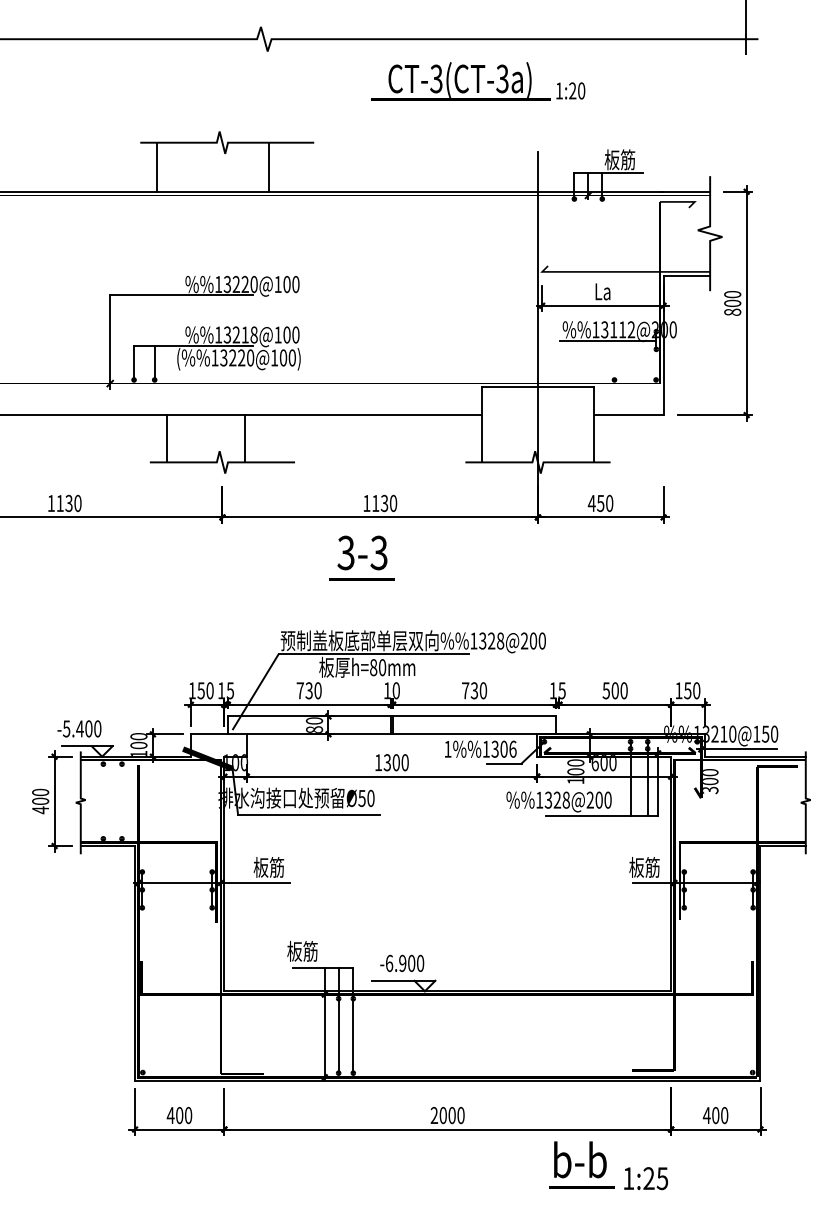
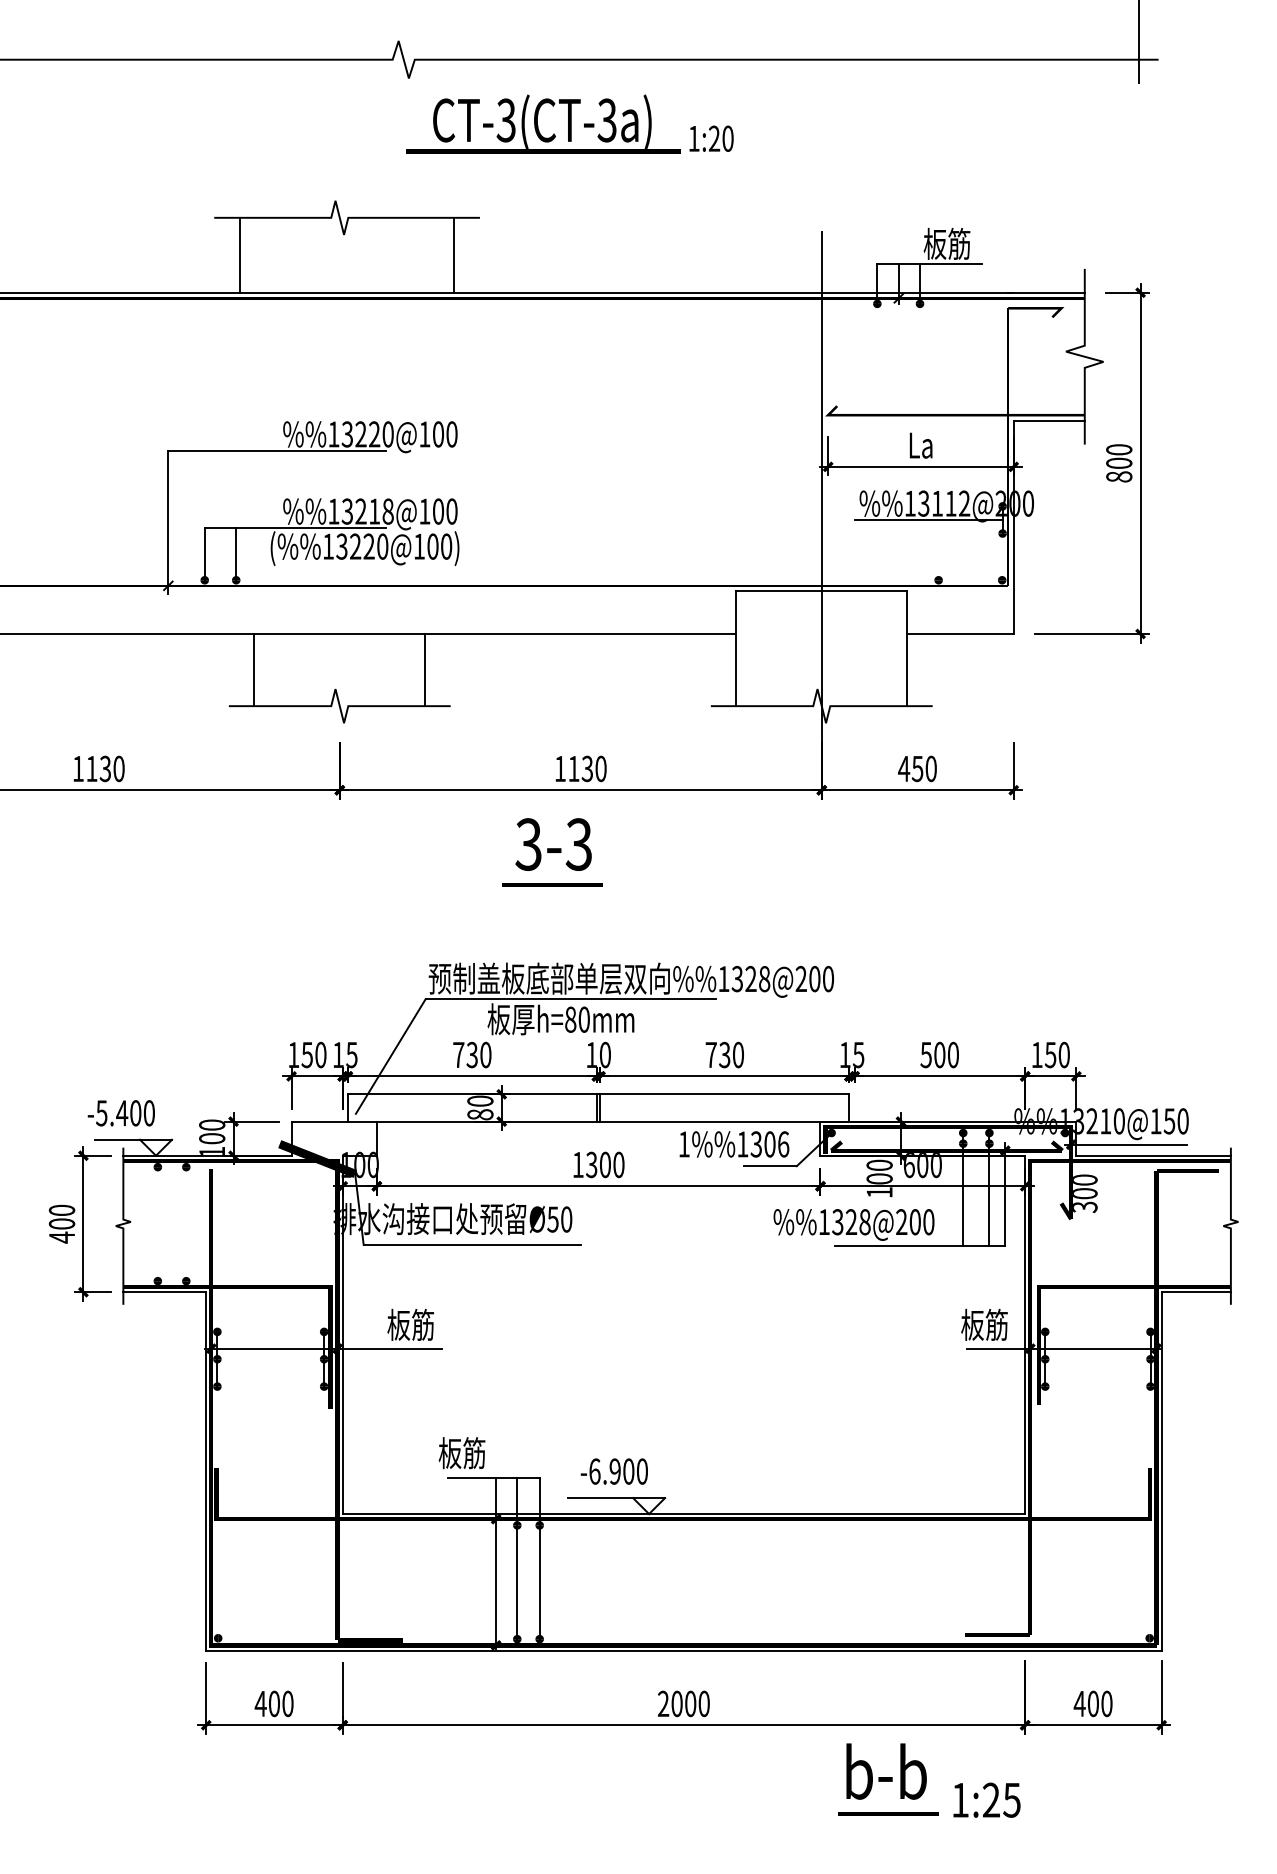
text: (478, 81) -> (570, 124), moved
line: (269, 166) -> (454, 254), moved
line: (245, 438) -> (425, 669), moved

